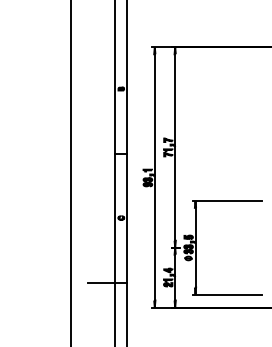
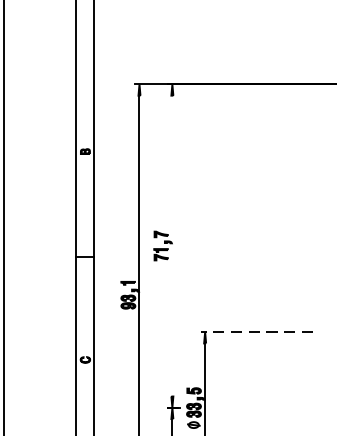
line: (175, 147) -> (172, 246), removed
line: (227, 200) -> (256, 331), solid -> dashed

